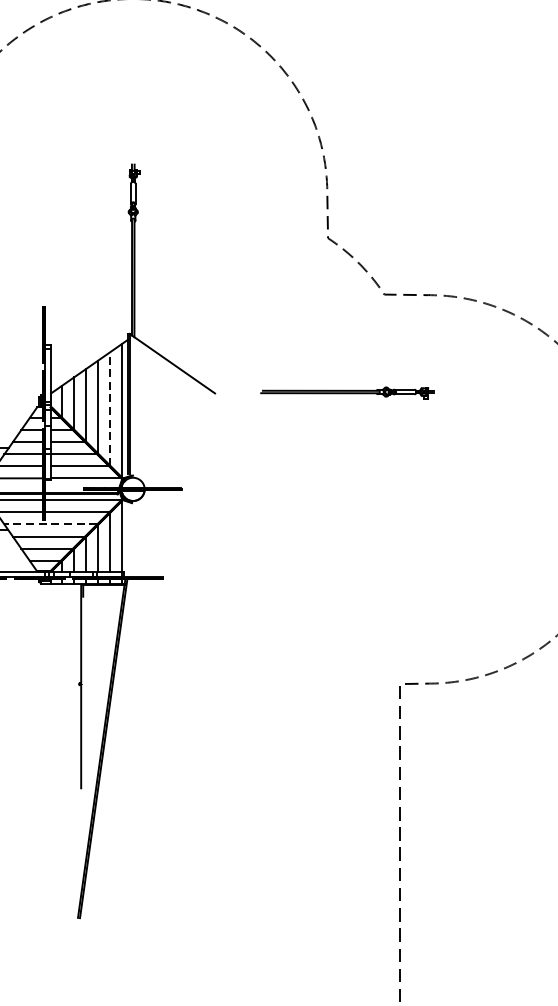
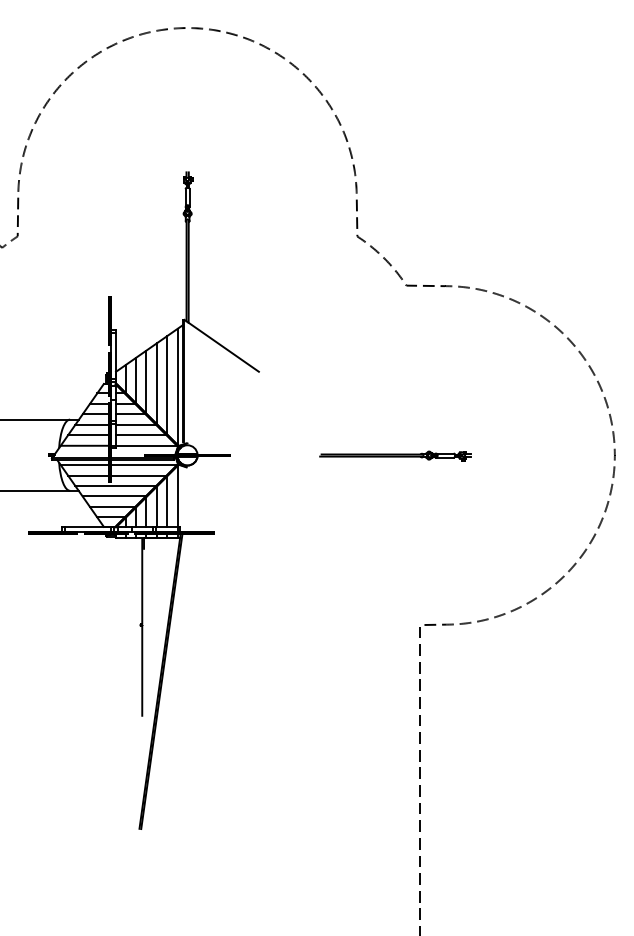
part: (347, 391) -> (395, 455), moved
line: (110, 408) -> (167, 384), dashed -> solid
line: (50, 525) -> (115, 486), dashed -> solid

